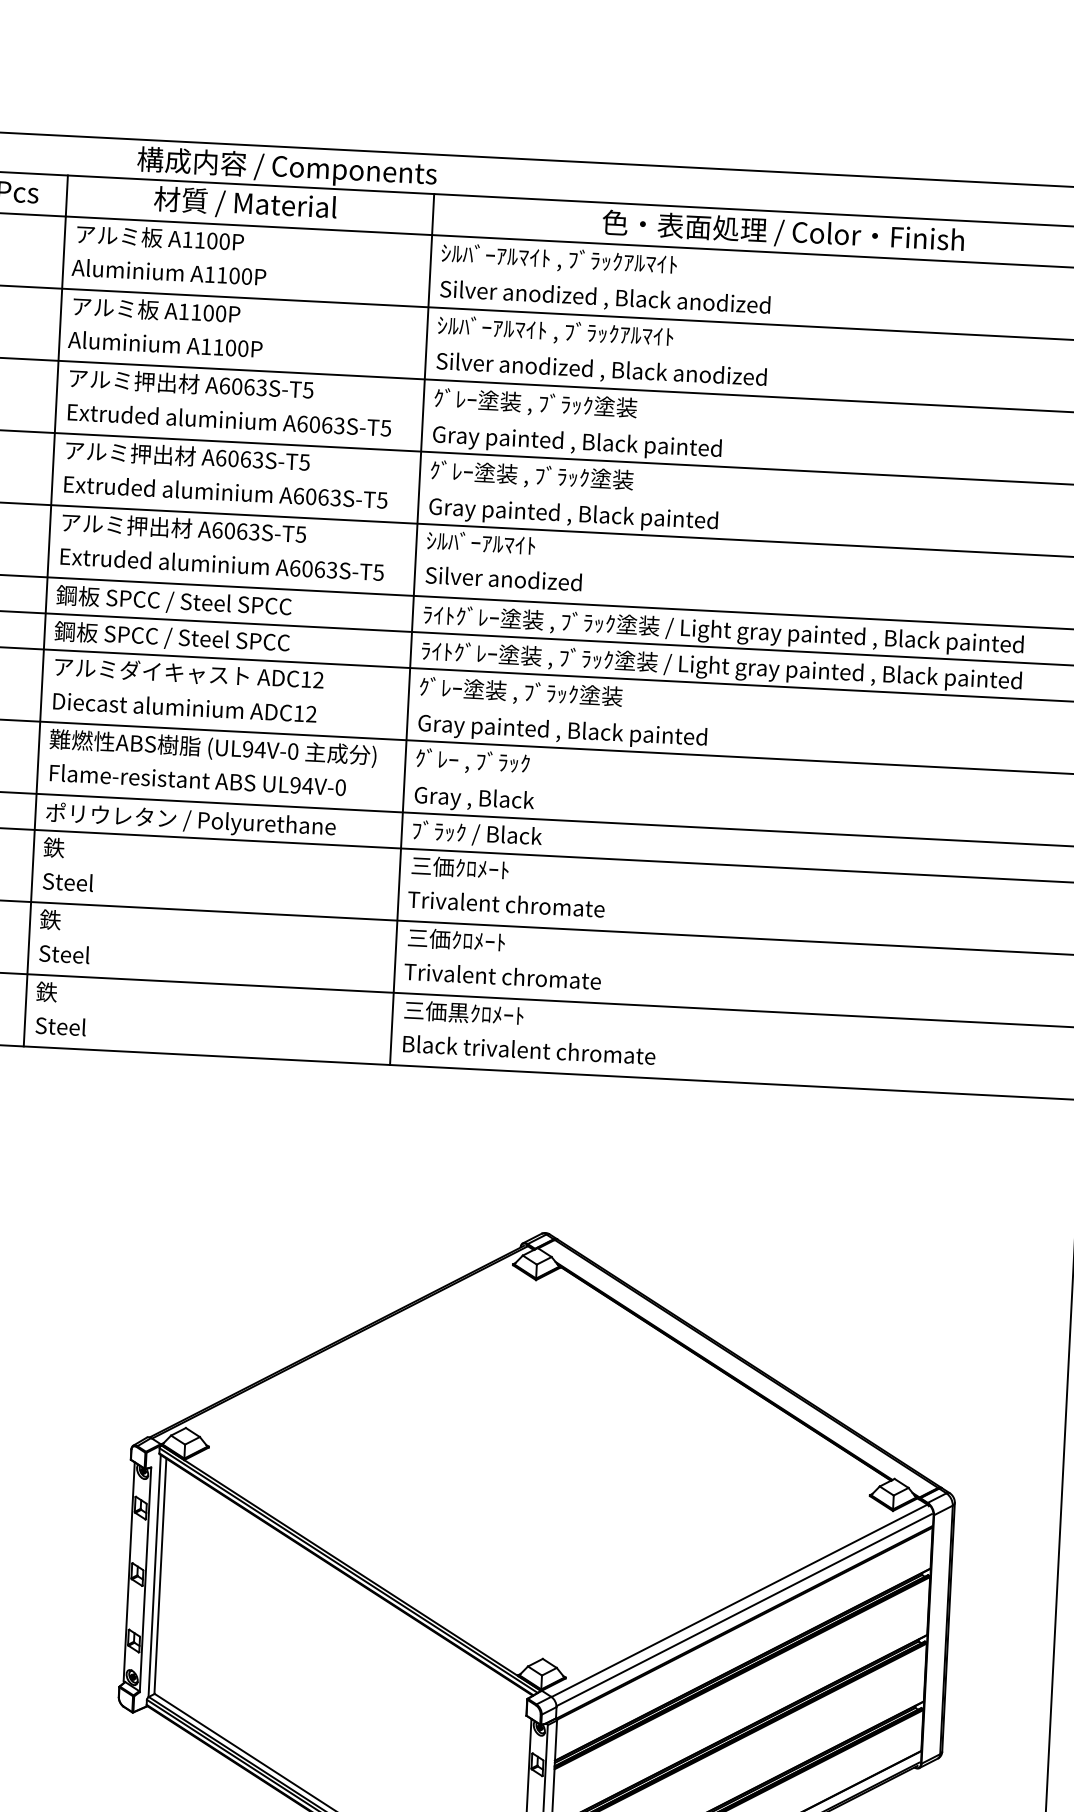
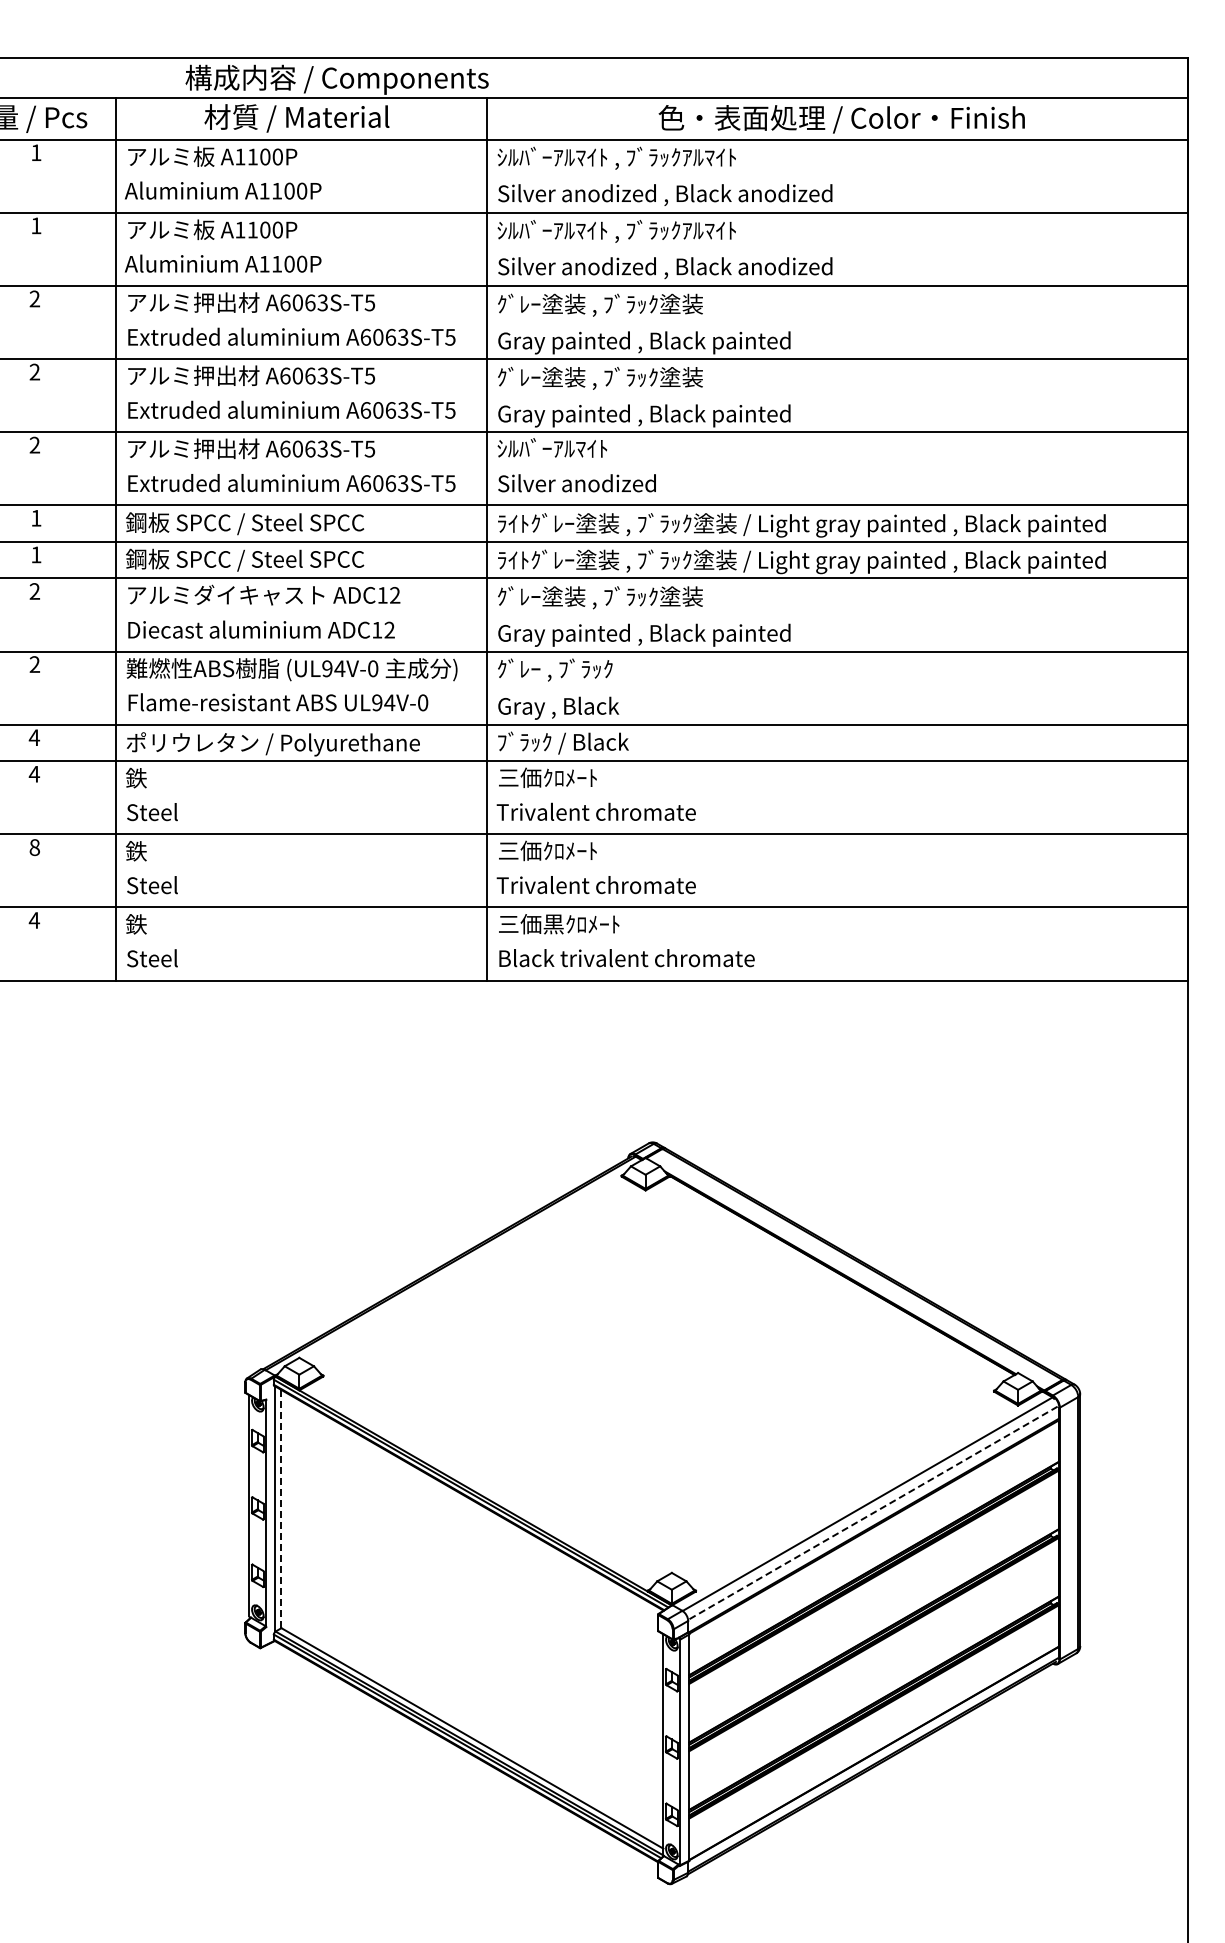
line: (160, 1575) -> (281, 1508), solid -> dashed
line: (743, 1610) -> (872, 1513), solid -> dashed

